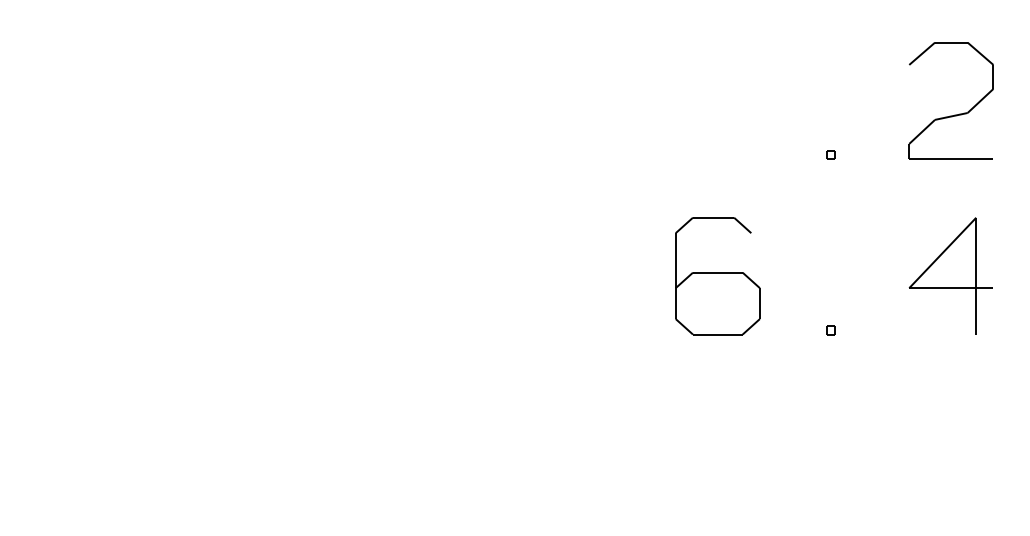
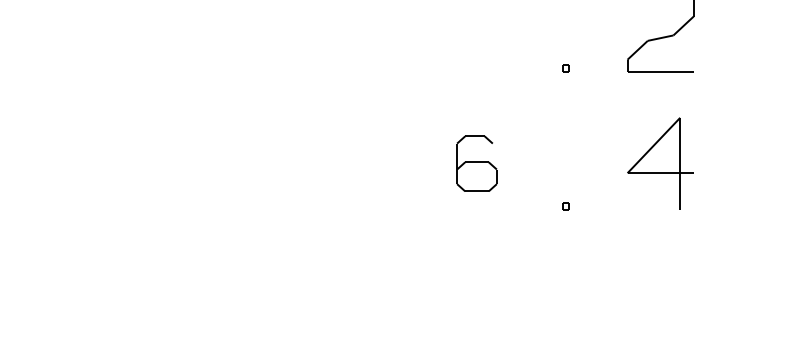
part: (717, 276) -> (476, 164), size x0.6

